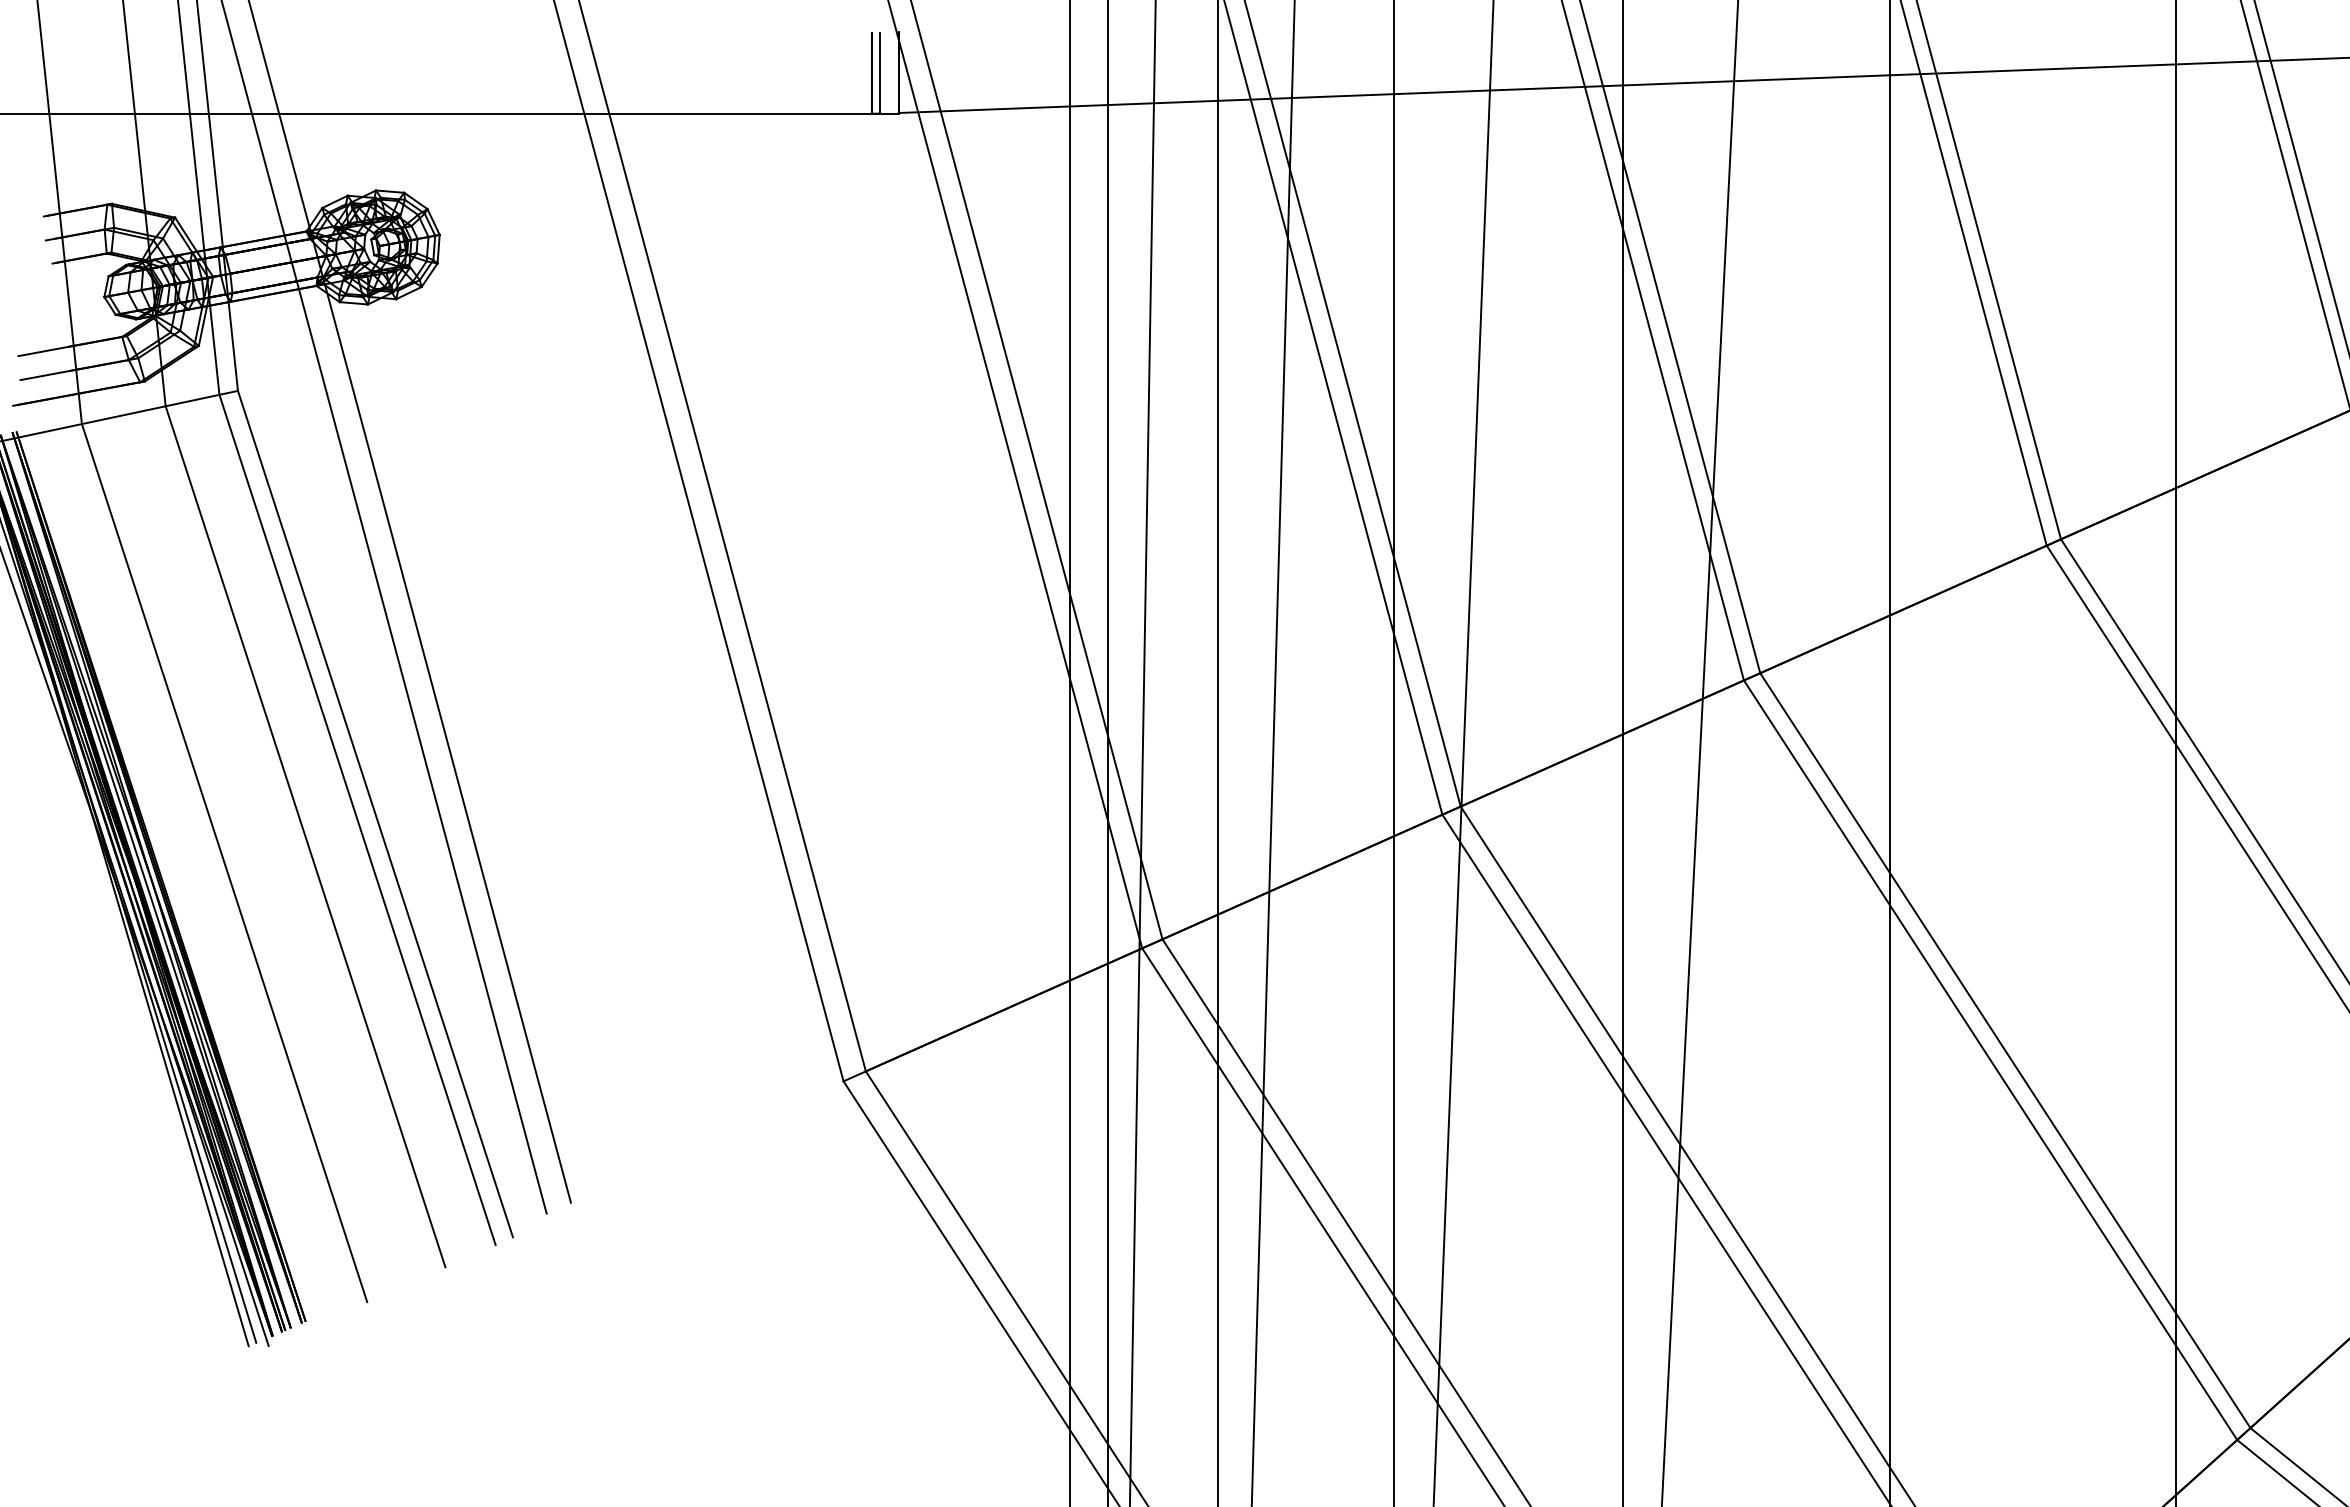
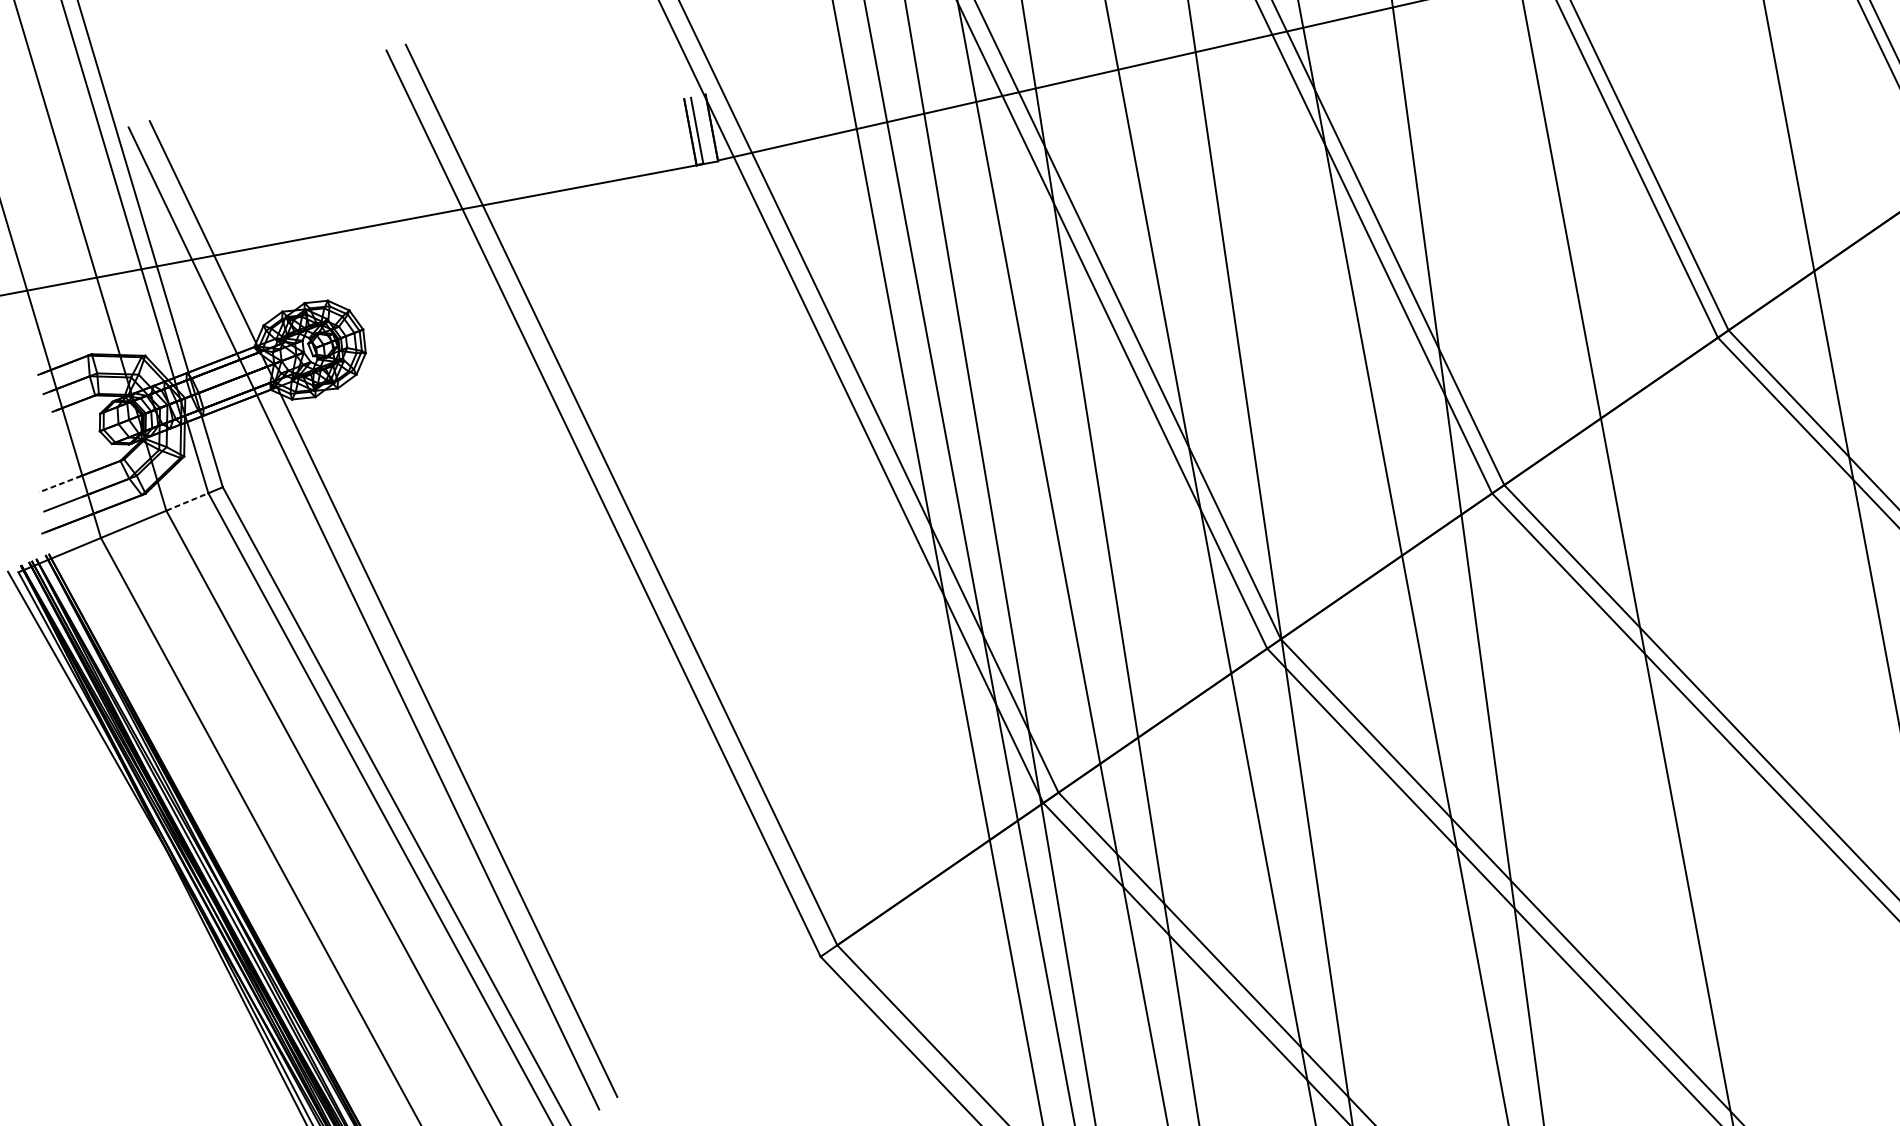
line: (45, 351) -> (60, 484), solid -> dashed
line: (193, 400) -> (188, 501), solid -> dashed

